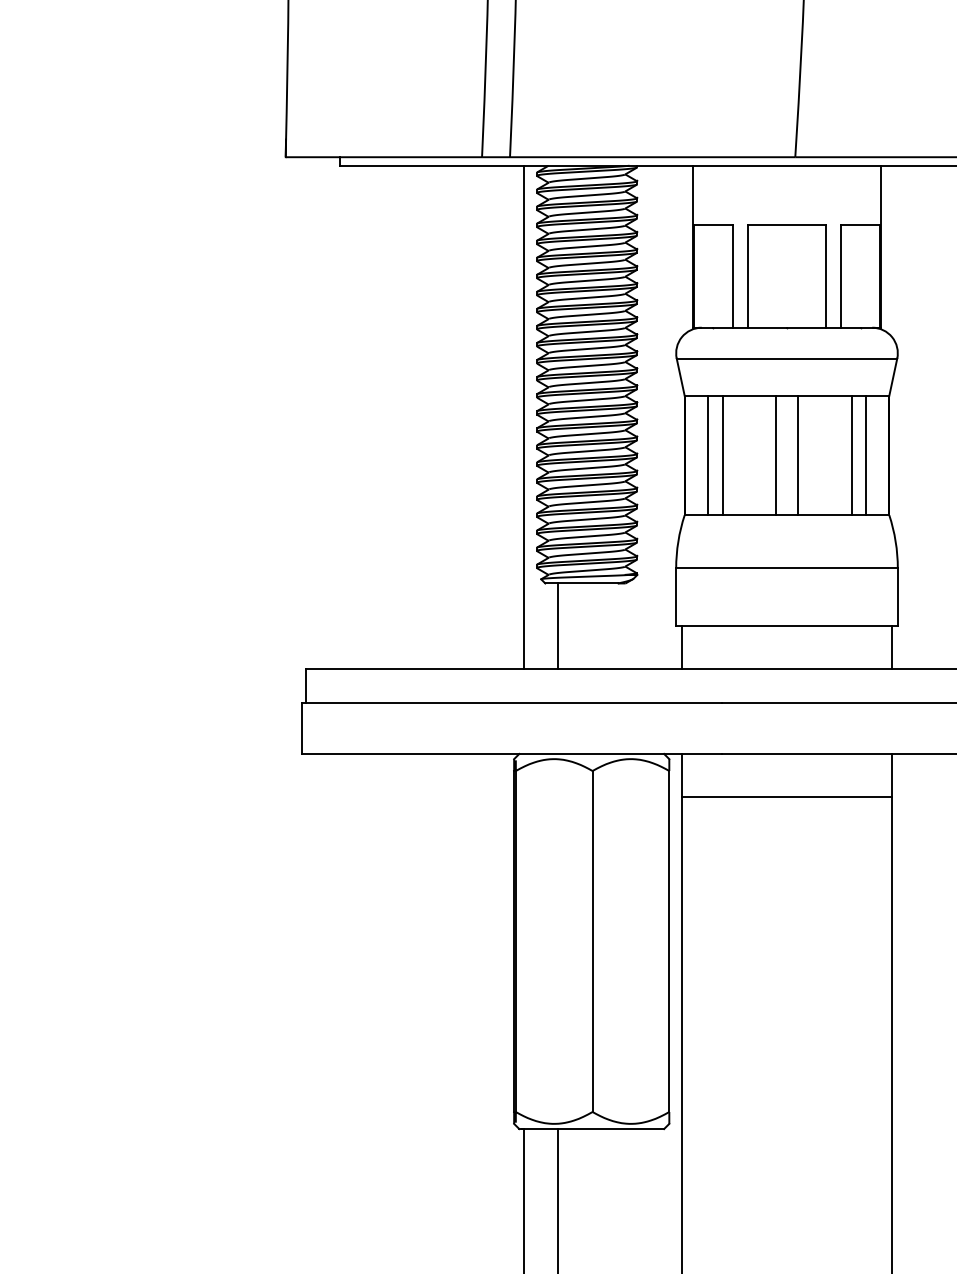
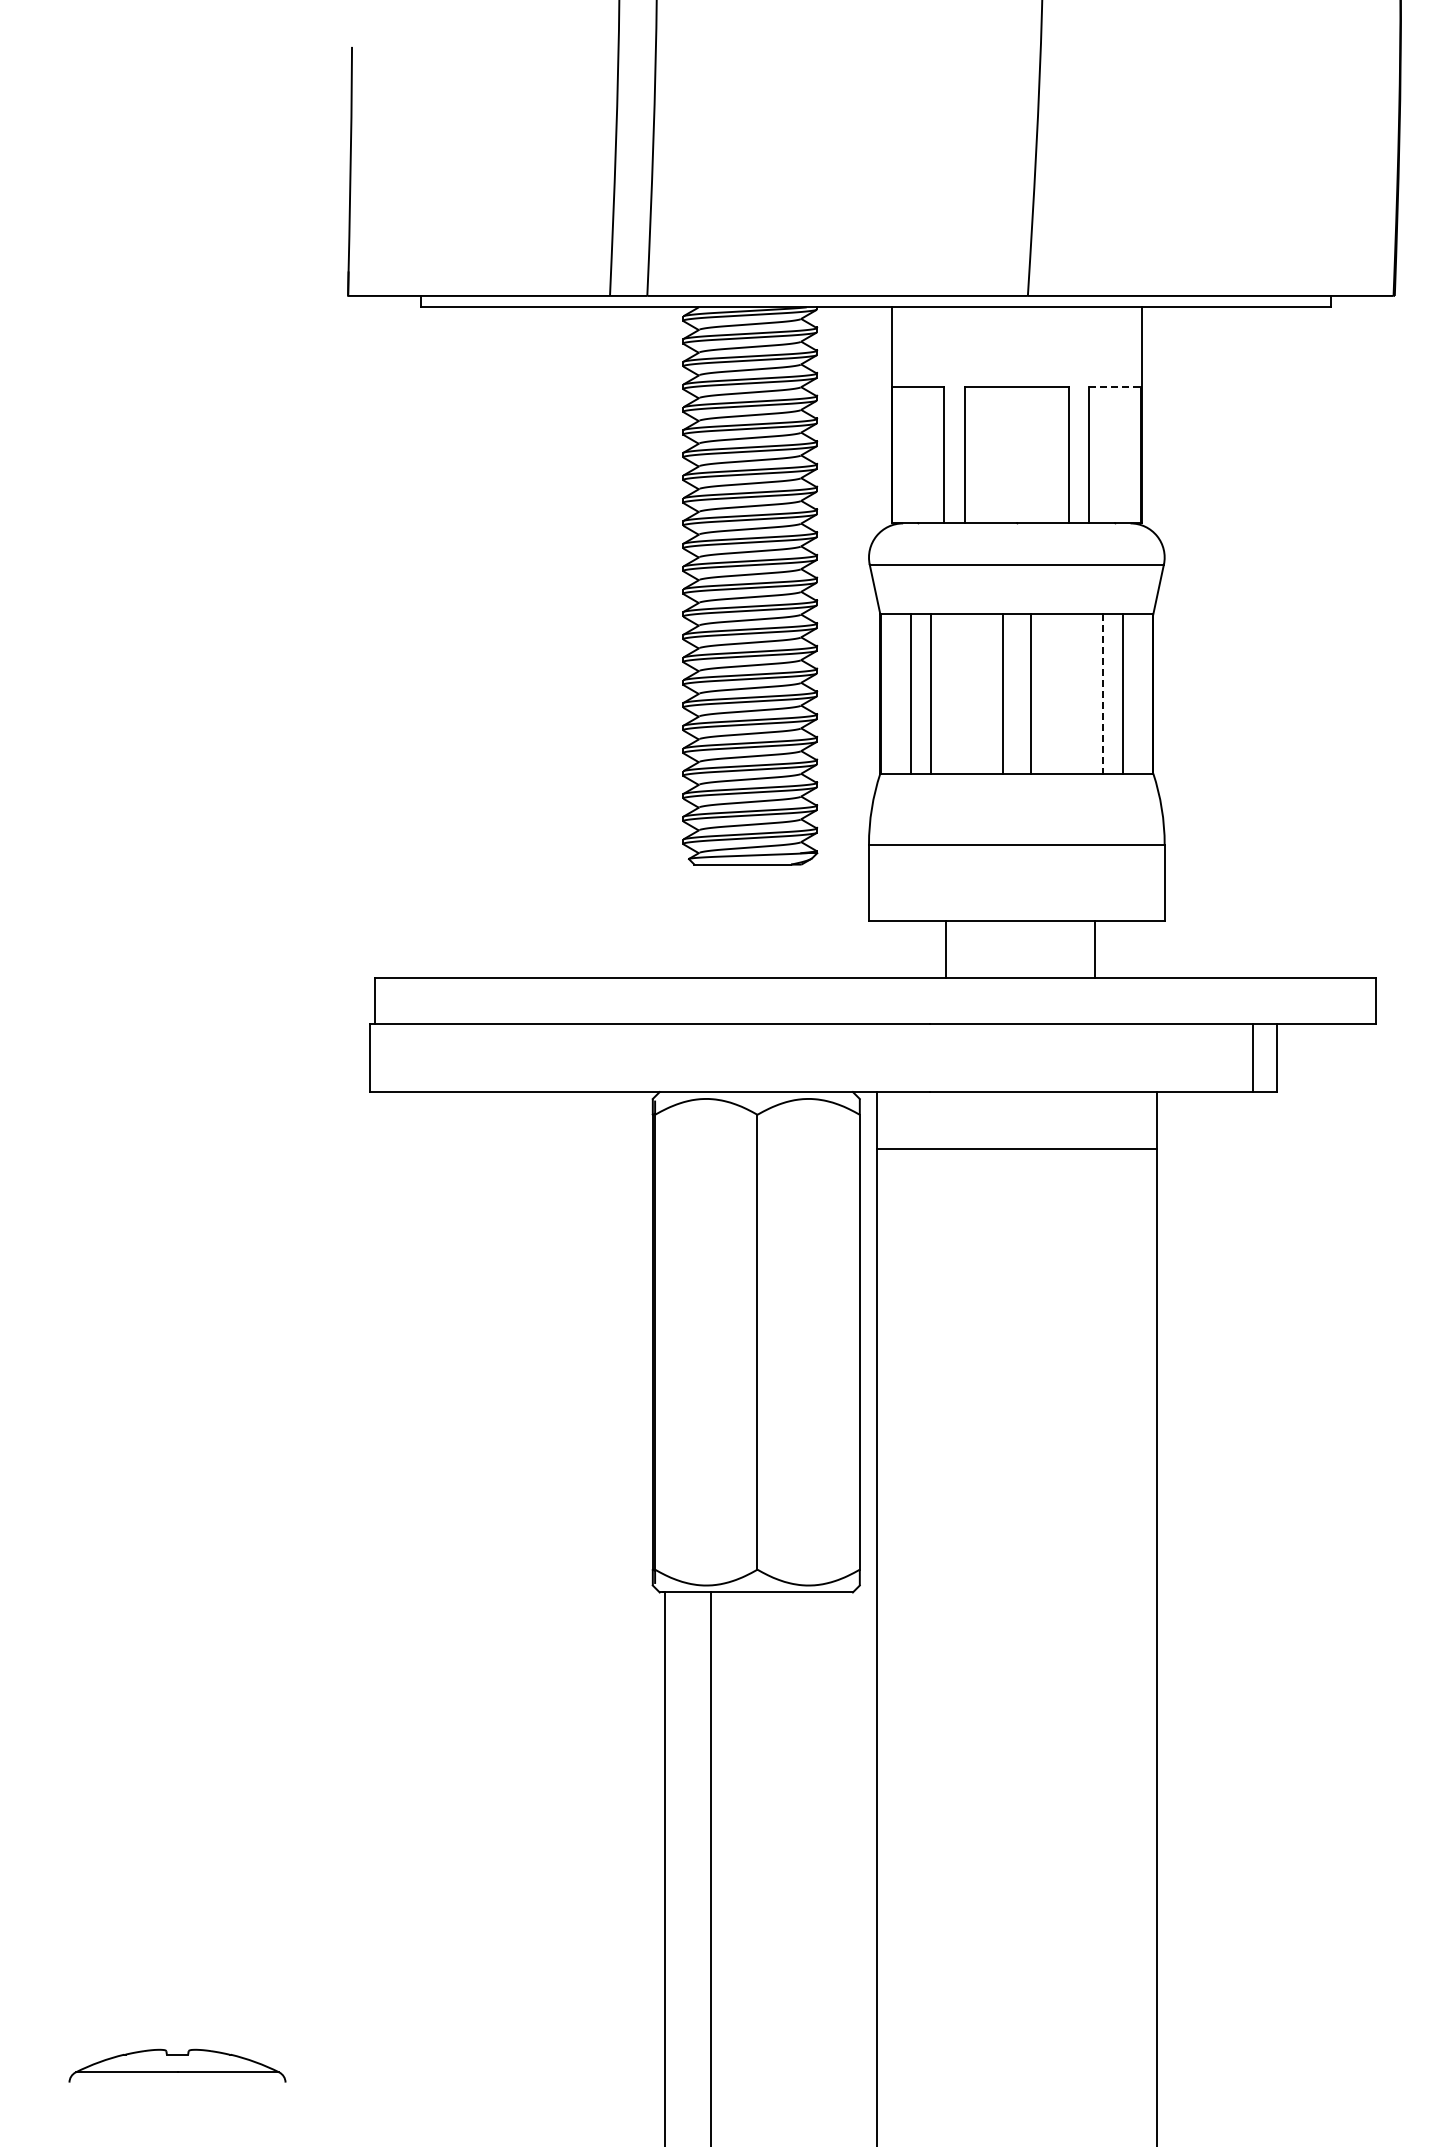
line: (860, 225) -> (1115, 386), solid -> dashed
line: (523, 416) -> (665, 642), removed
line: (851, 455) -> (1102, 694), solid -> dashed
line: (557, 626) -> (710, 921), removed
line: (681, 647) -> (945, 949), moved
line: (891, 647) -> (1094, 949), moved

